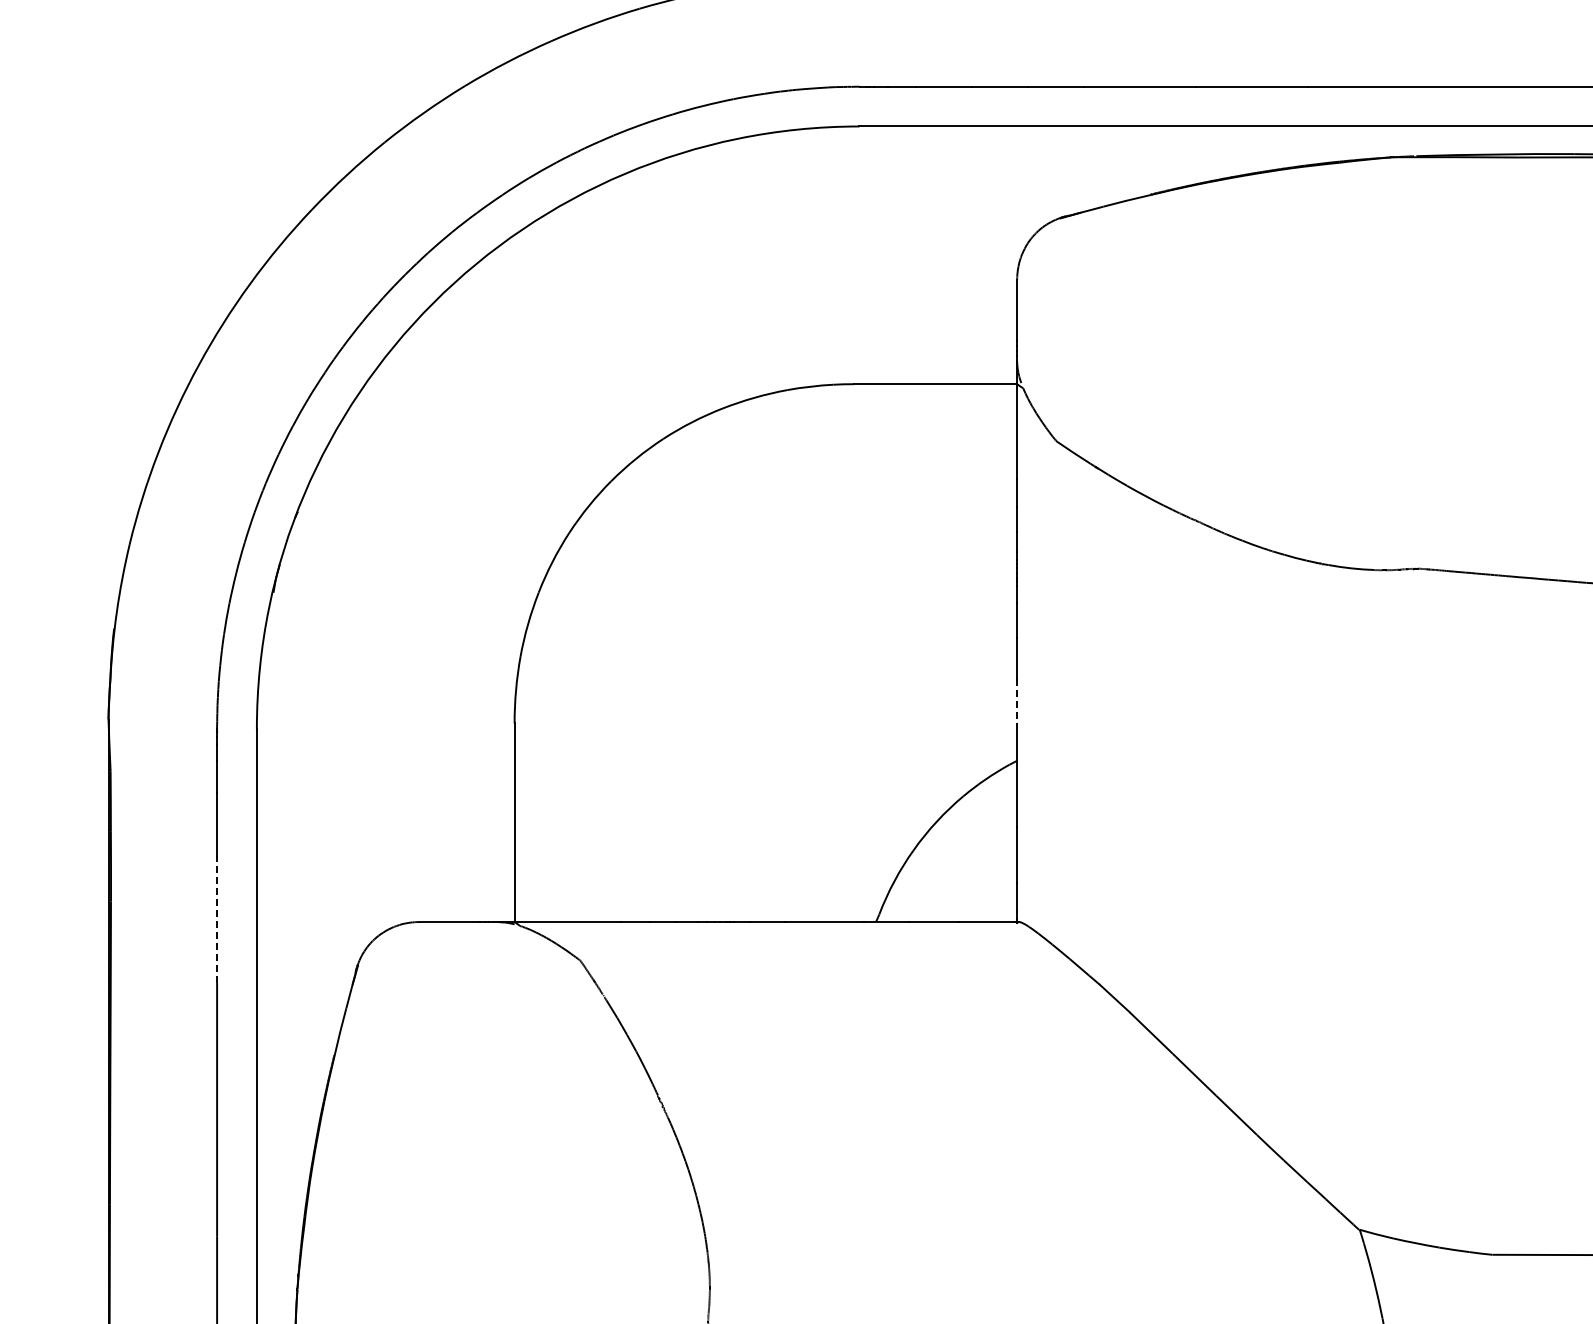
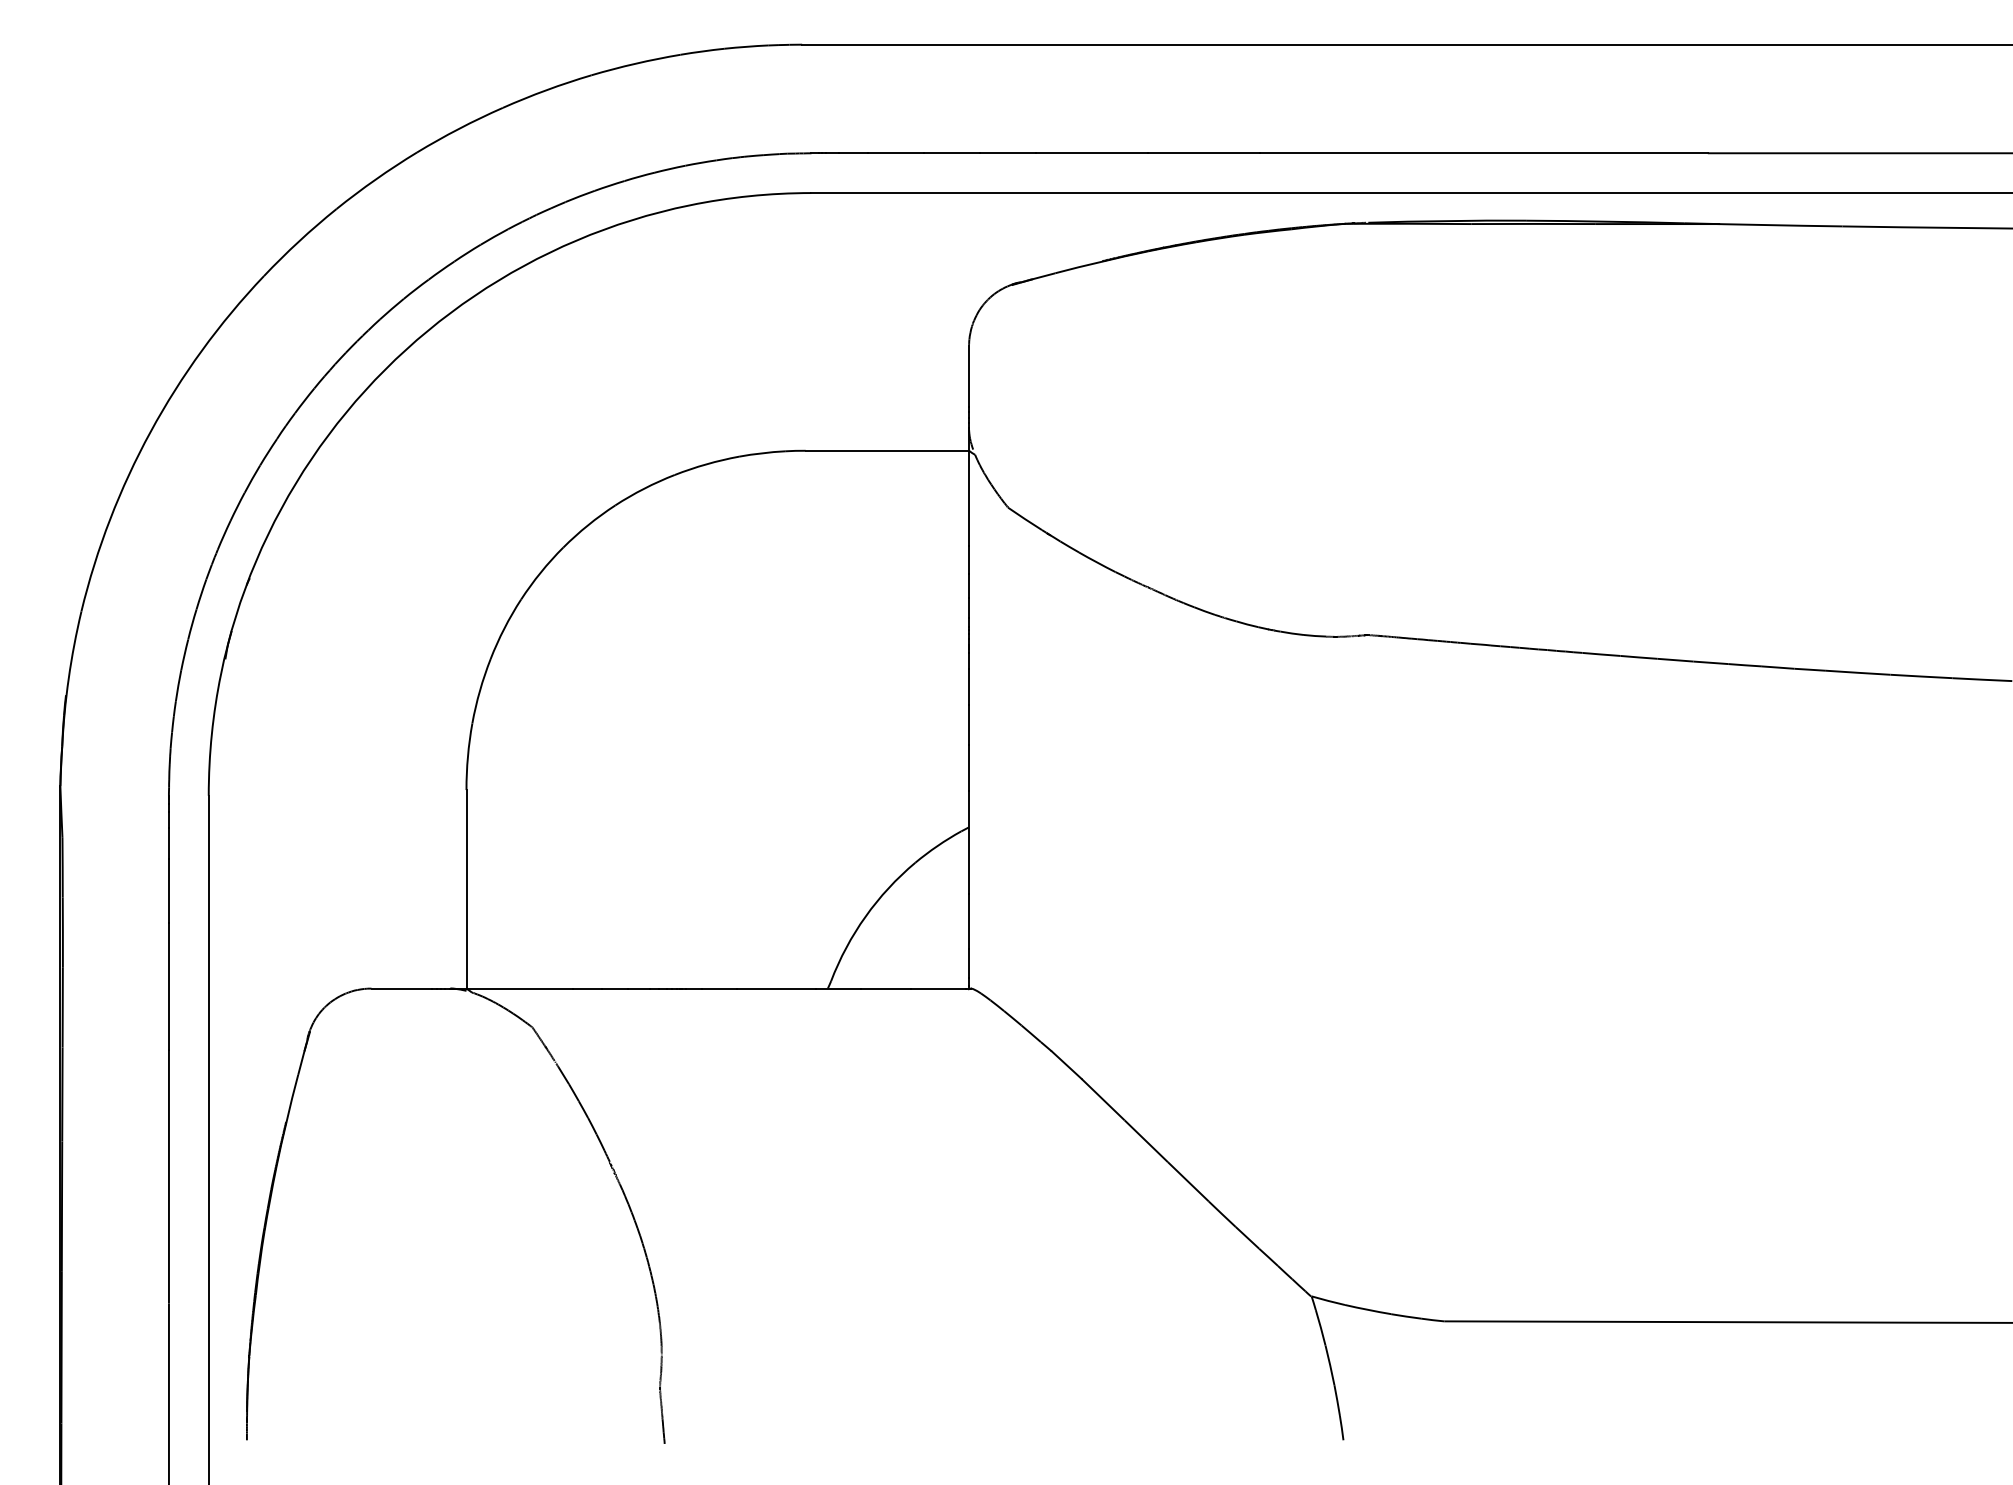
line: (1016, 701) -> (968, 768), dashed -> solid
line: (216, 918) -> (168, 985), dashed -> solid

